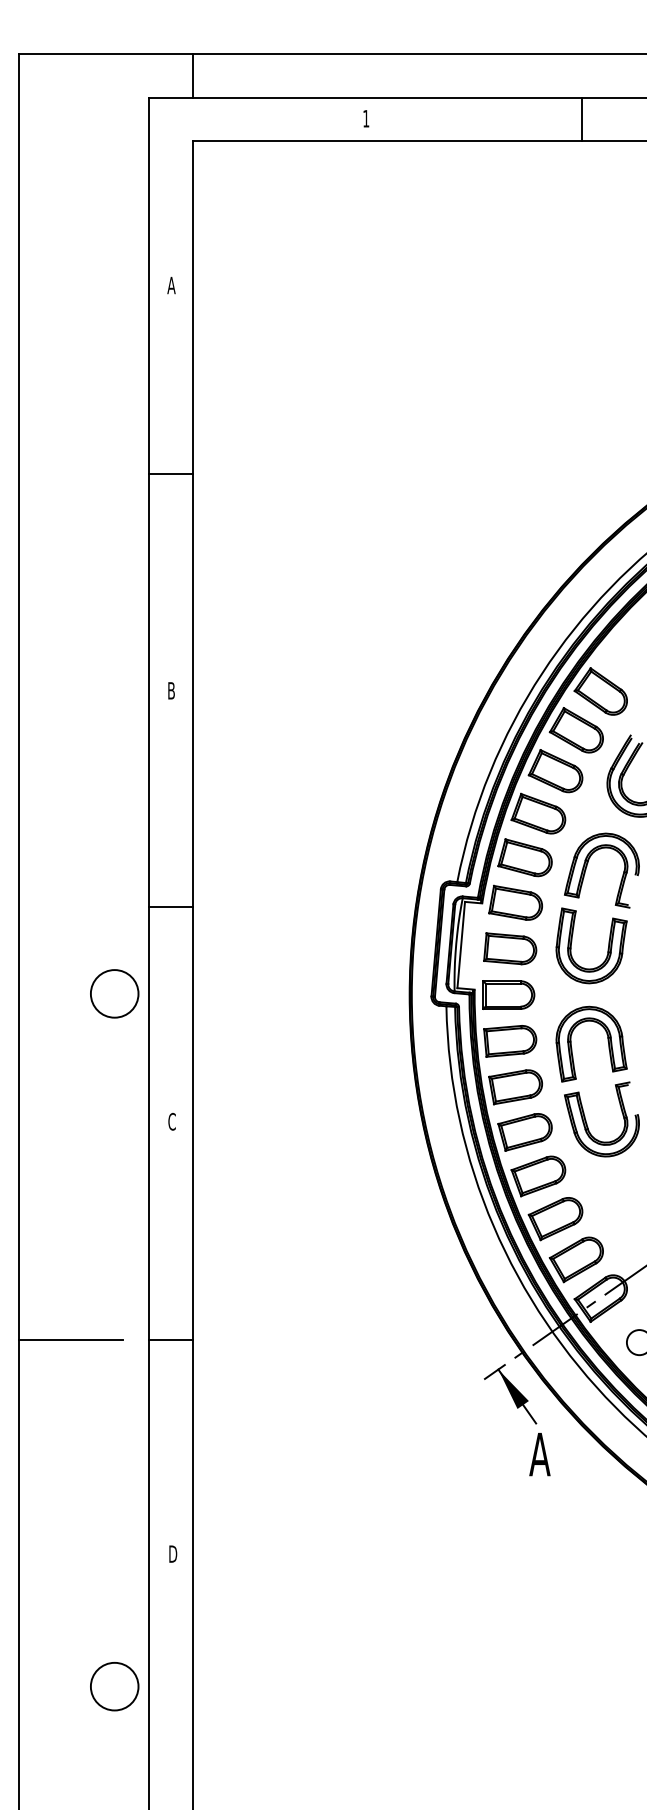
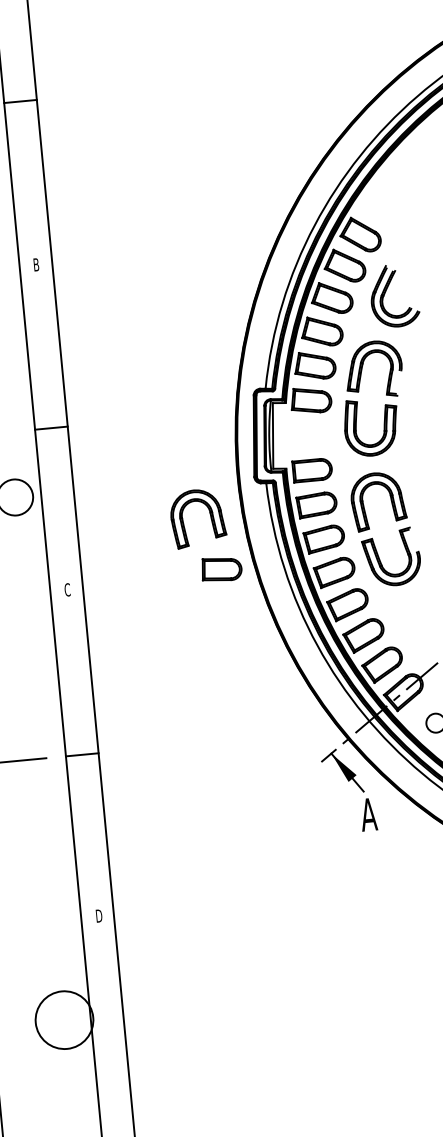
part: (510, 948) -> (221, 569), moved
part: (368, 1041) -> (209, 515), added
circle: (114, 1686) -> (64, 1020), size x1.6

